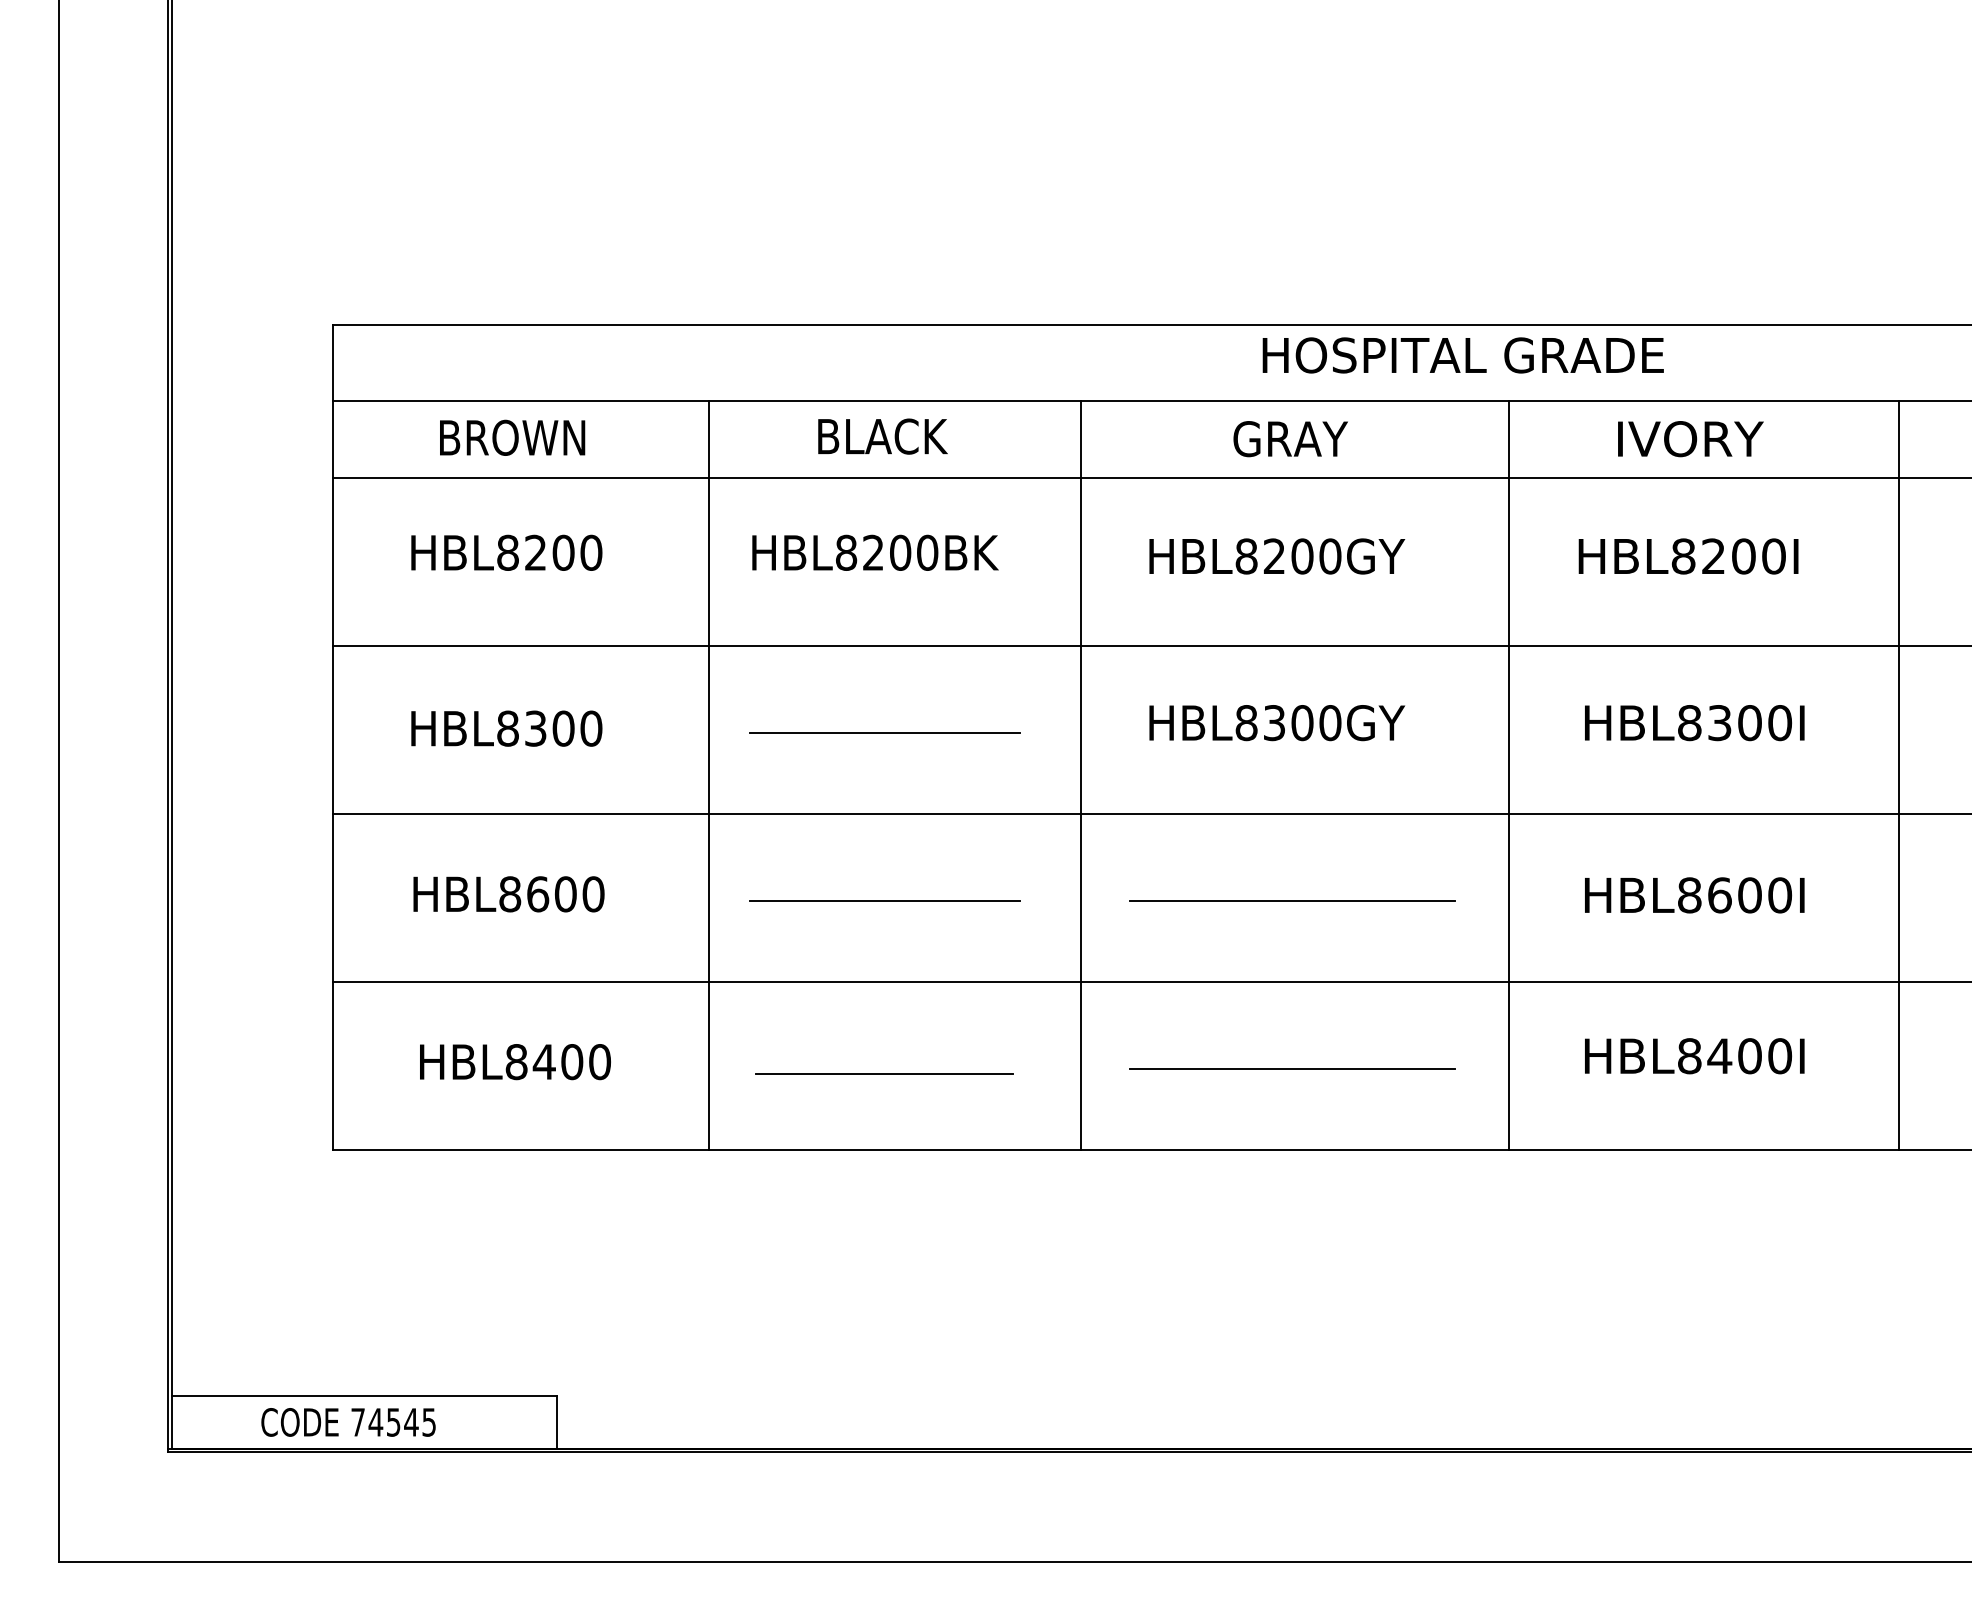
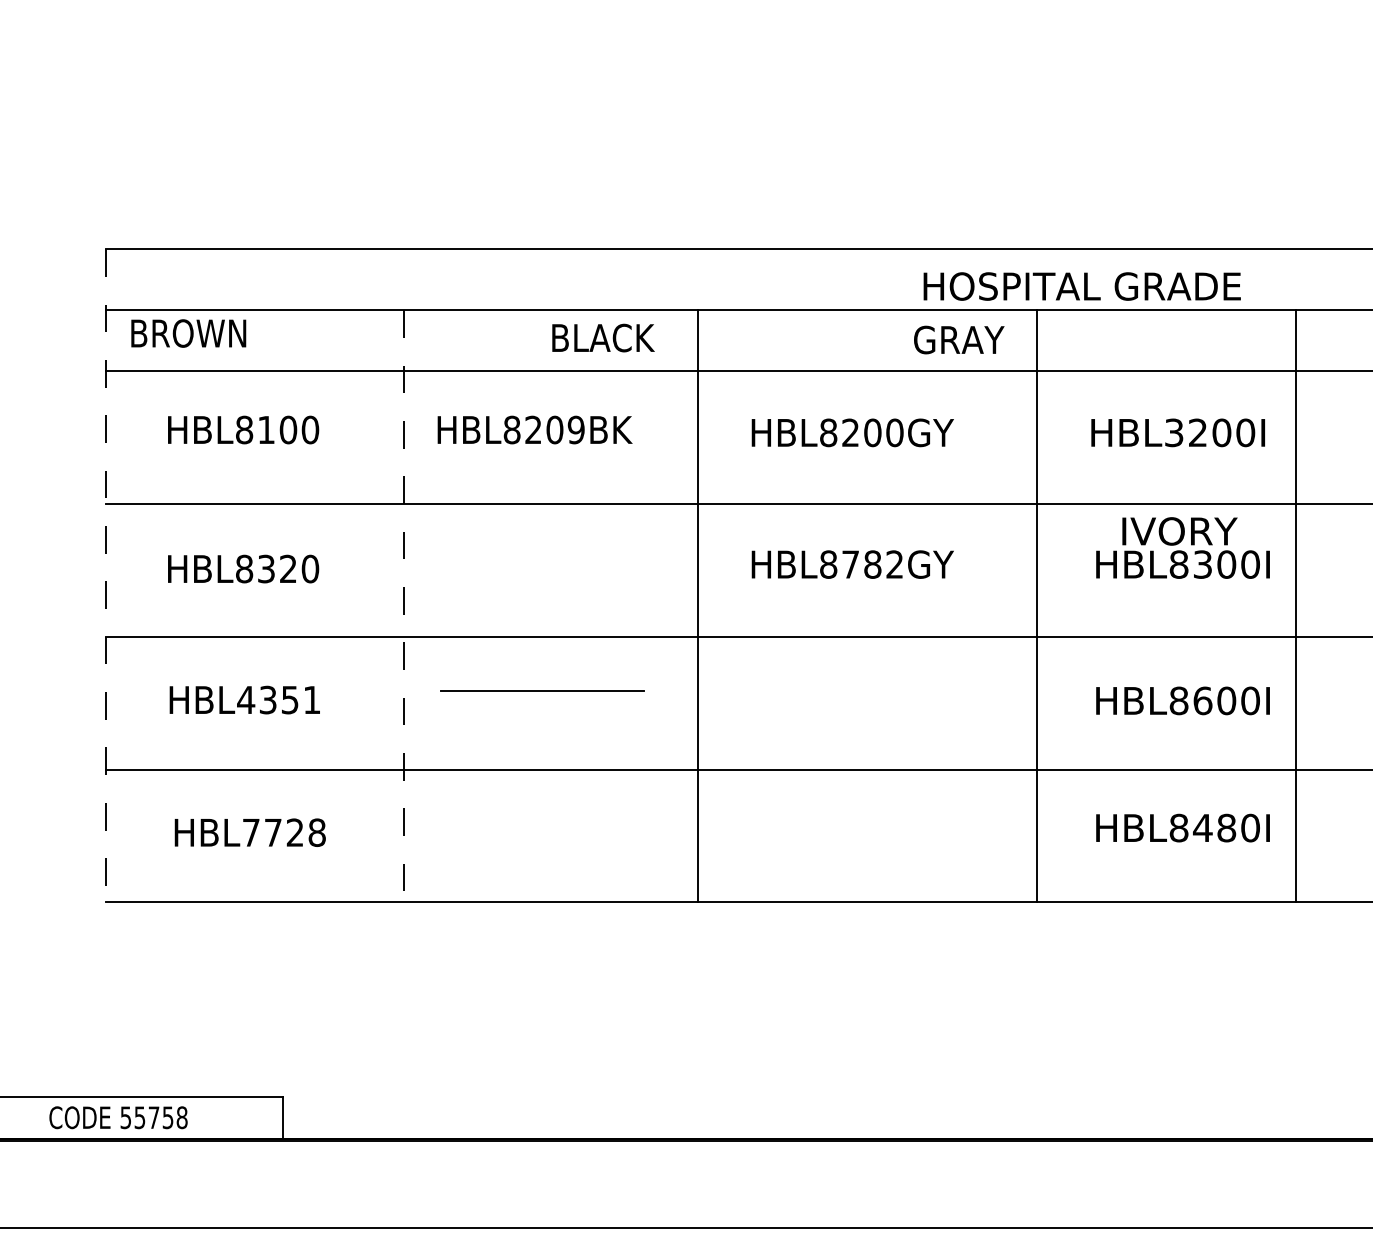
text: (1462, 355) -> (1081, 286), moved
text: (882, 436) -> (603, 337), moved
text: (512, 437) -> (188, 333), moved
text: (1290, 439) -> (959, 340), moved
text: (1690, 439) -> (1179, 531), moved
text: (535, 552) -> (266, 429), HBL8200 -> HBL8100
text: (927, 552) -> (576, 429), HBL8200BK -> HBL8209BK
text: (1683, 556) -> (1174, 432), HBL8200I -> HBL3200I
text: (1302, 723) -> (872, 564), HBL8300GY -> HBL8782GY
text: (563, 728) -> (288, 568), HBL8300 -> HBL8320
line: (884, 733) -> (542, 572), removed
line: (333, 737) -> (106, 576), solid -> dashed
line: (1898, 775) -> (1295, 606), moved
line: (709, 776) -> (403, 606), solid -> dashed
text: (551, 894) -> (278, 700), HBL8600 -> HBL4351
line: (884, 901) -> (542, 705), removed
line: (1291, 901) -> (864, 705), removed
text: (1749, 1056) -> (1226, 828), HBL8400I -> HBL8480I
text: (558, 1062) -> (284, 833), HBL8400 -> HBL7728
line: (1291, 1069) -> (864, 838), removed
line: (884, 1073) -> (542, 690), moved
text: (393, 1422) -> (153, 1117), 74545 -> 55758

